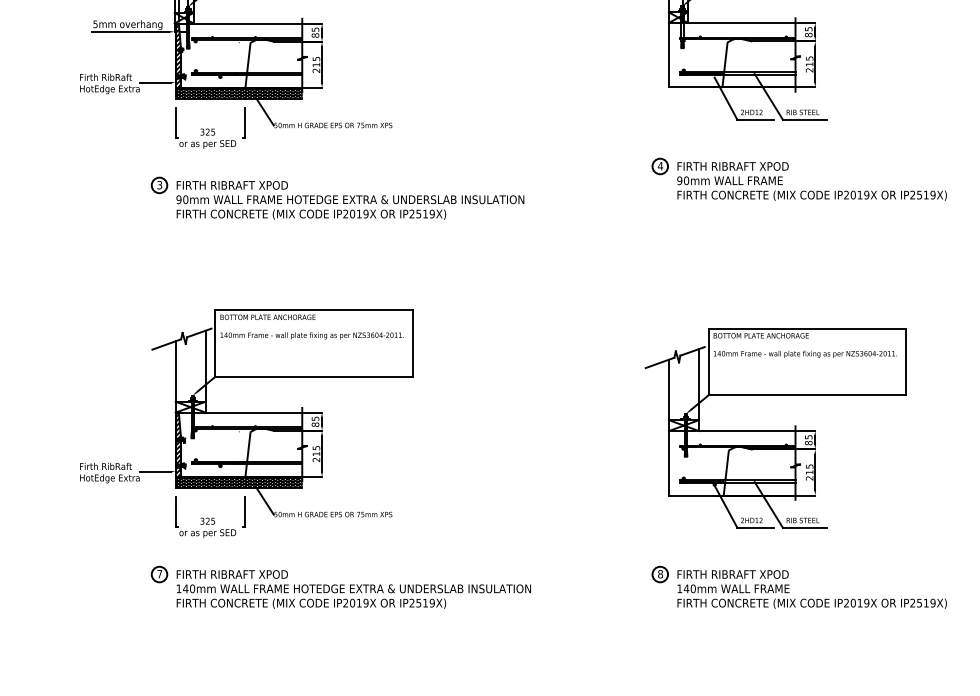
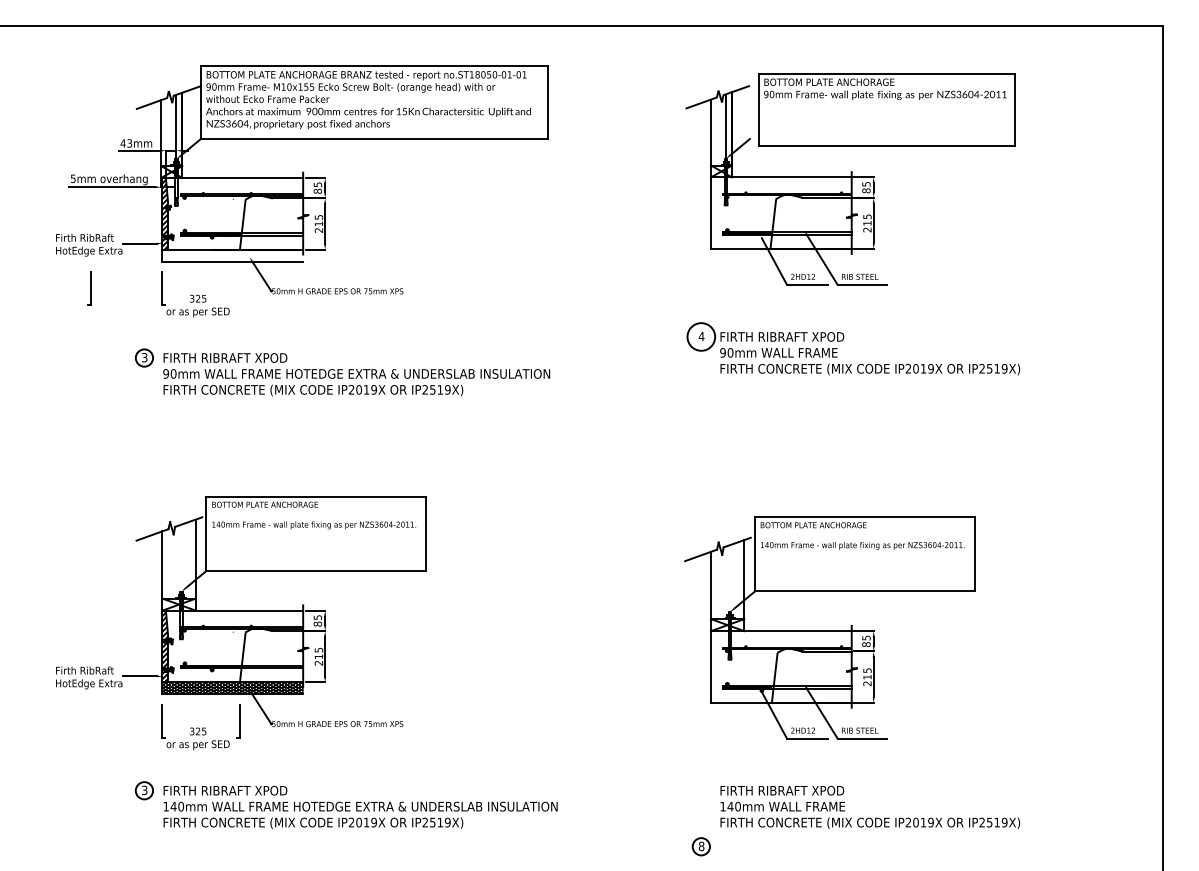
hatch: (238, 93) -> (232, 255), removed
part: (244, 122) -> (89, 288), moved
circle: (659, 166) -> (700, 336), size x1.6
text: (159, 574) -> (144, 790), 7 -> 3
part: (659, 574) -> (700, 846), moved

